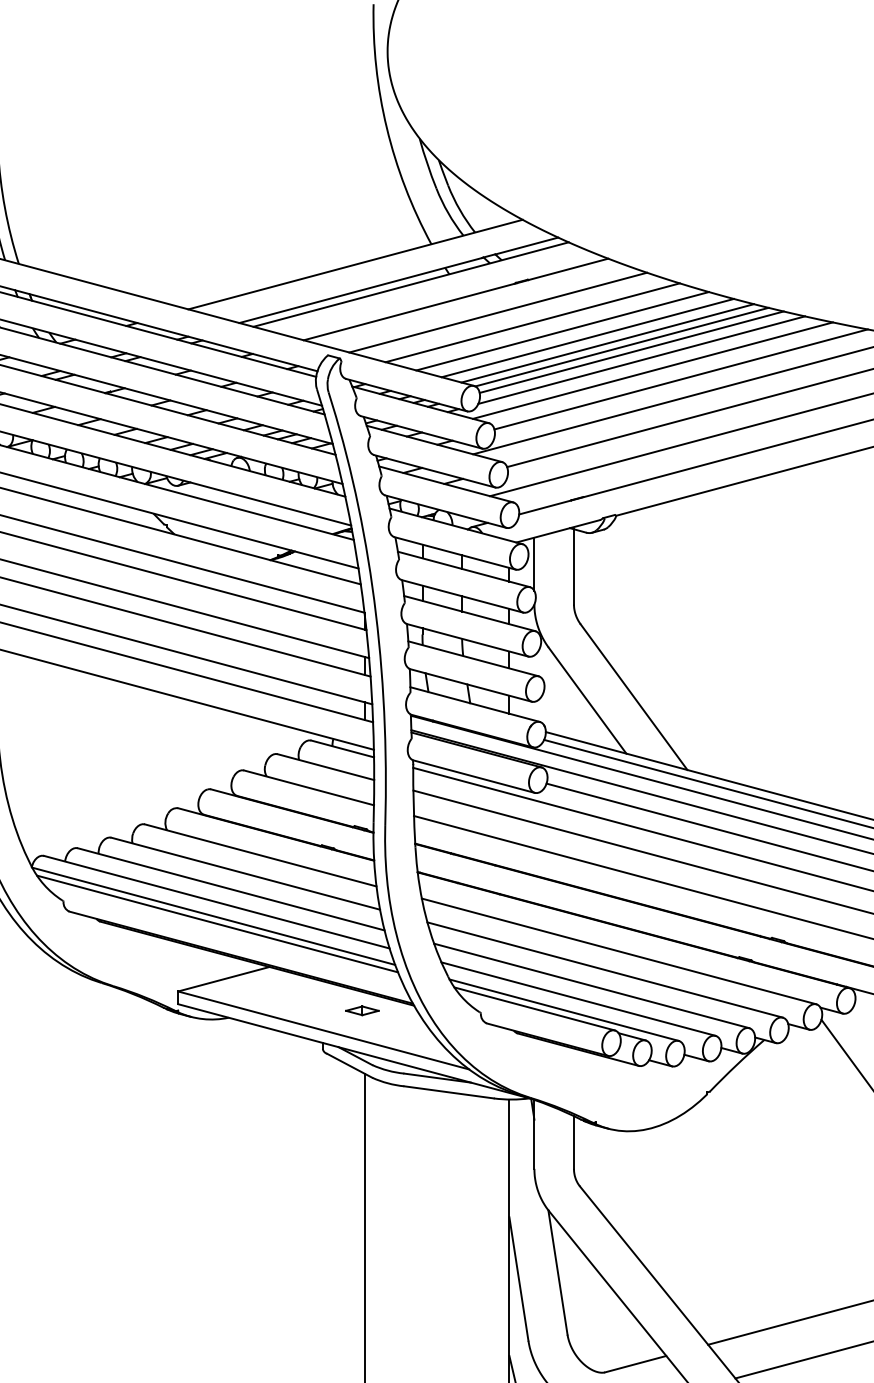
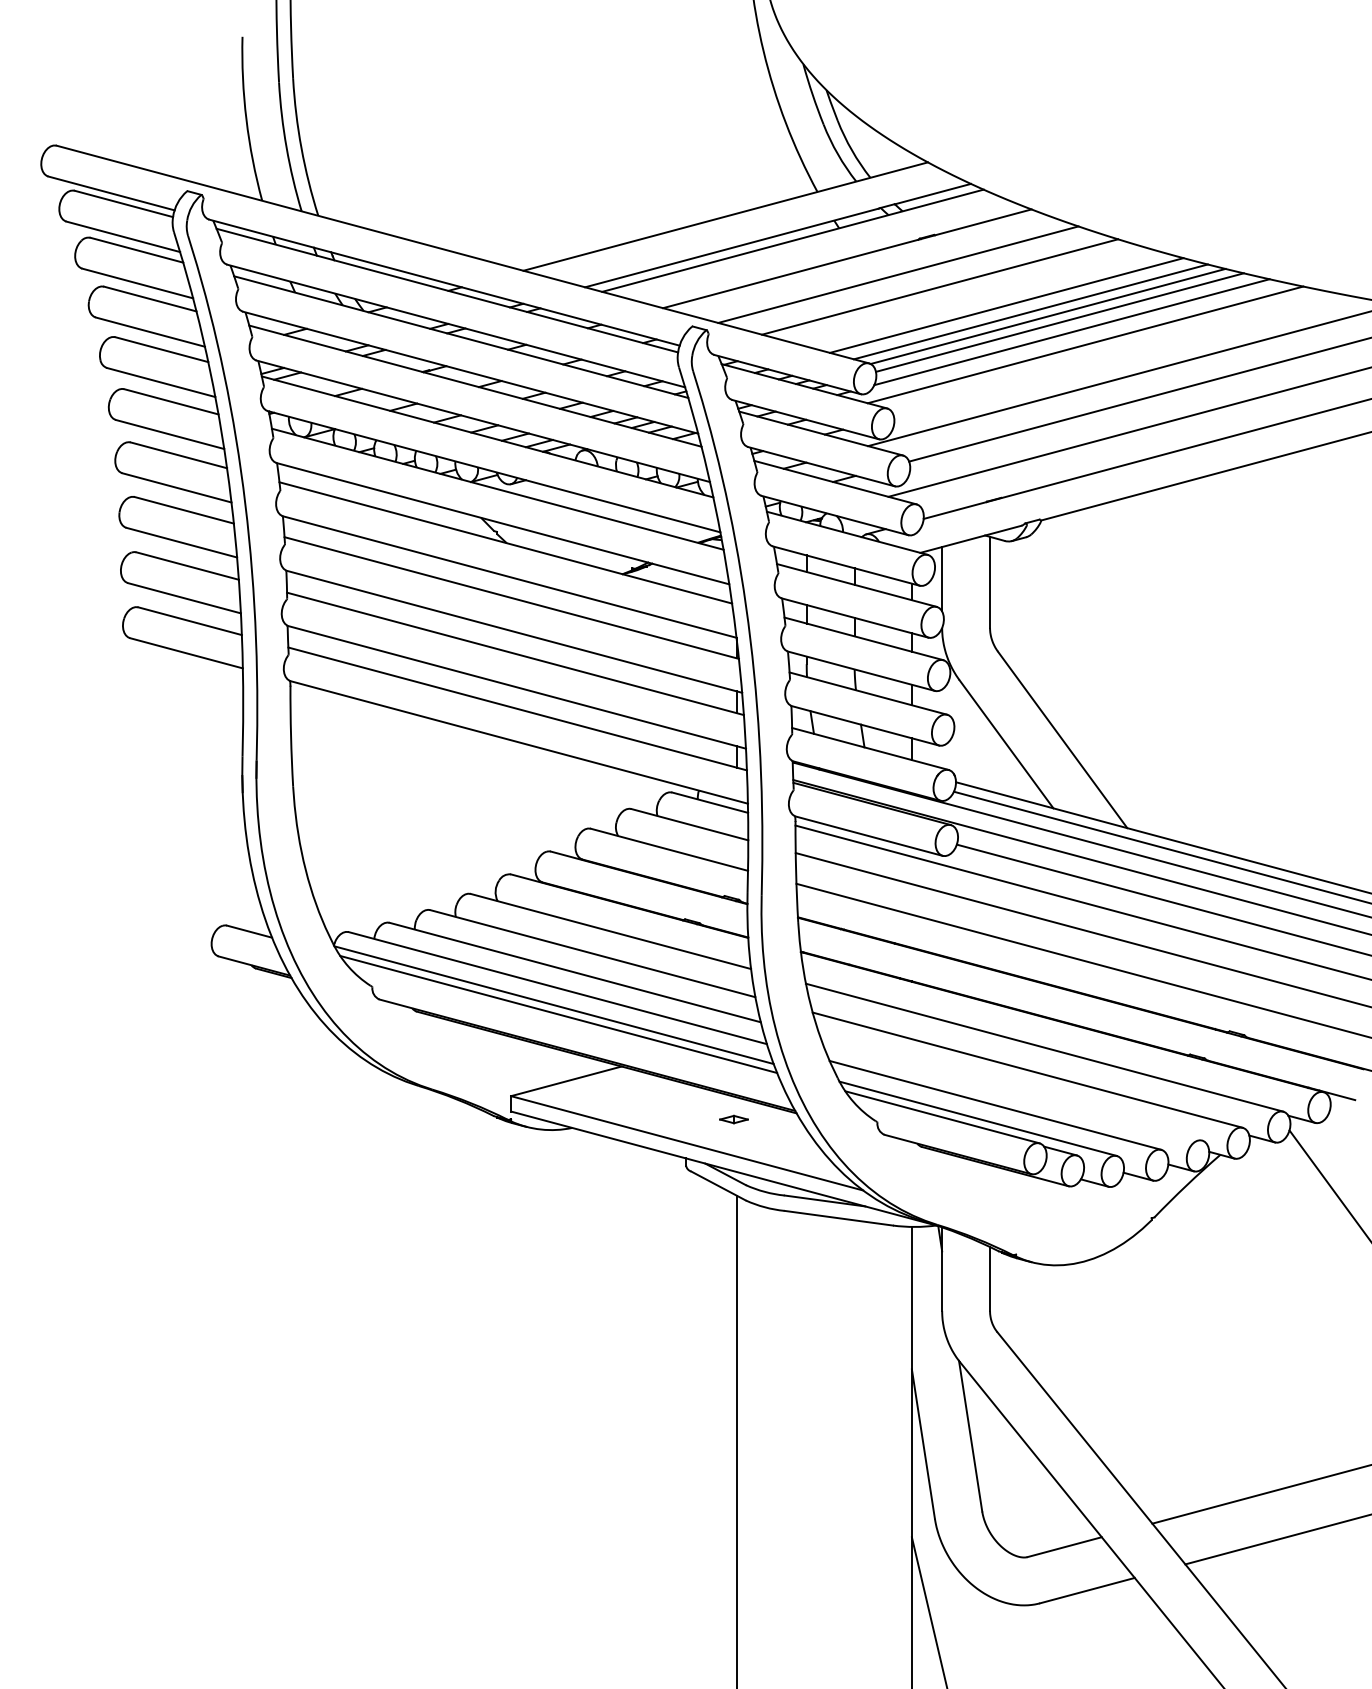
line: (562, 330) -> (976, 296), removed
line: (680, 379) -> (1119, 355), removed
line: (591, 985) -> (1011, 1089), removed
part: (361, 1010) -> (733, 1119), size x0.7

